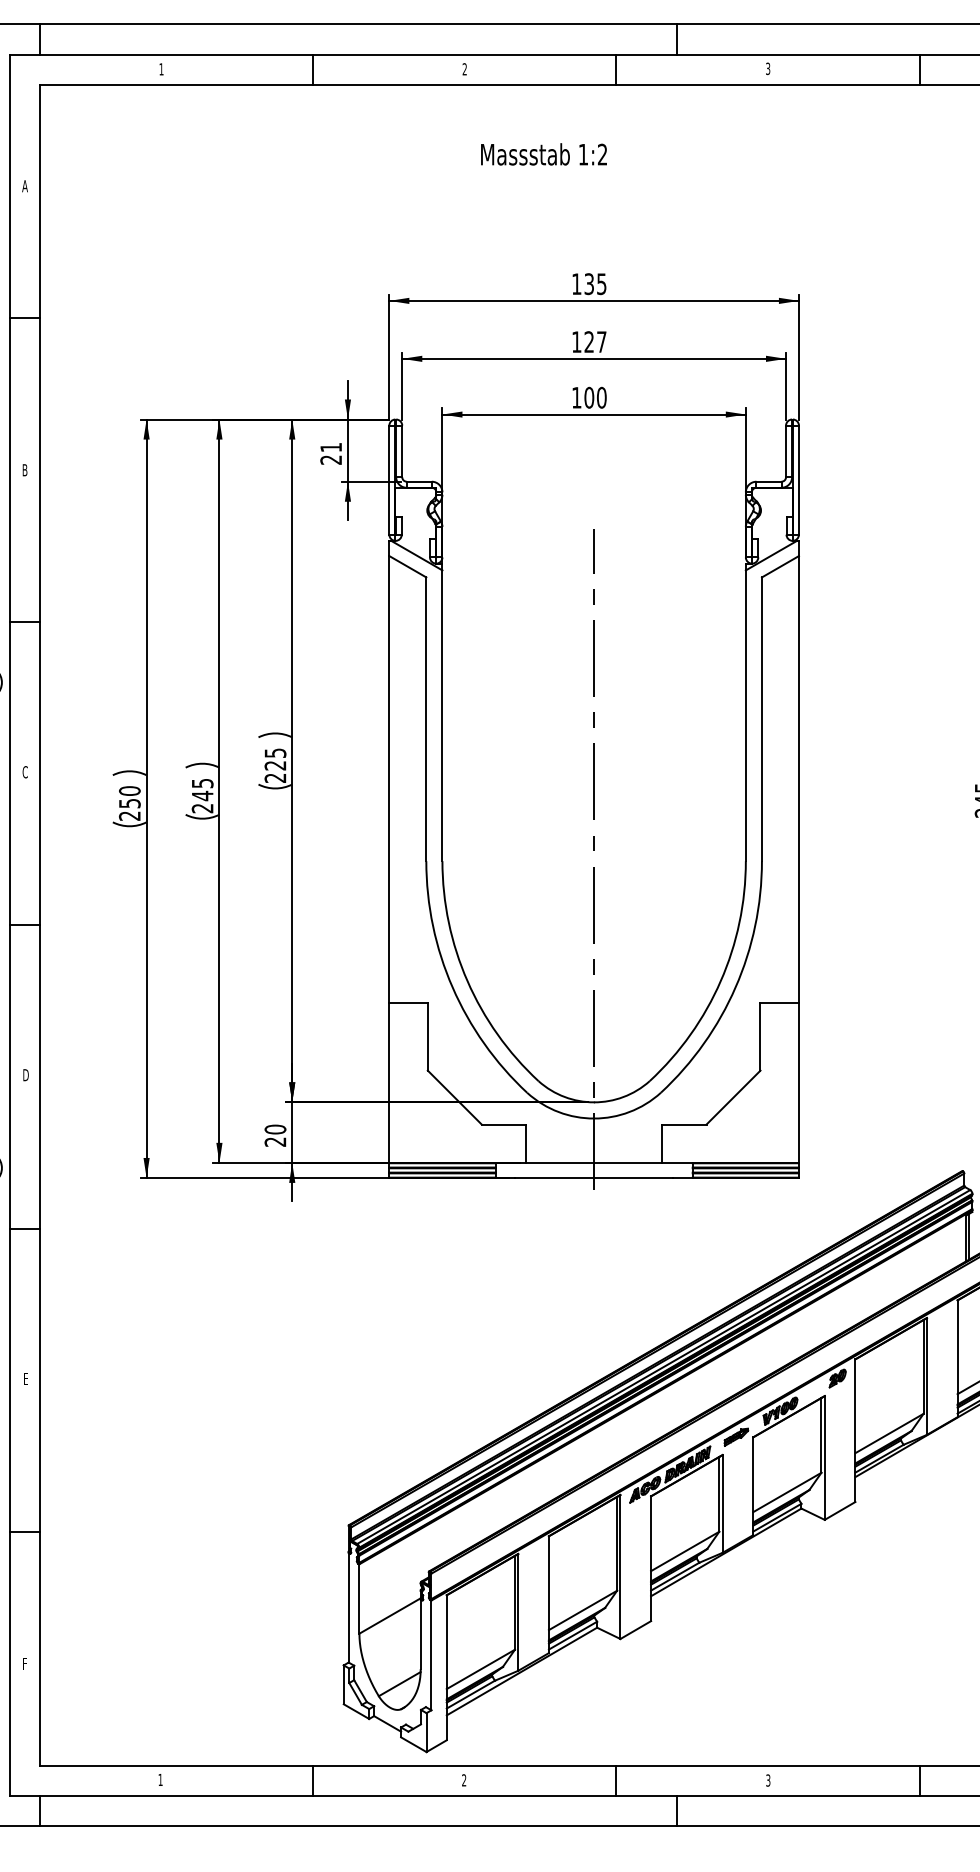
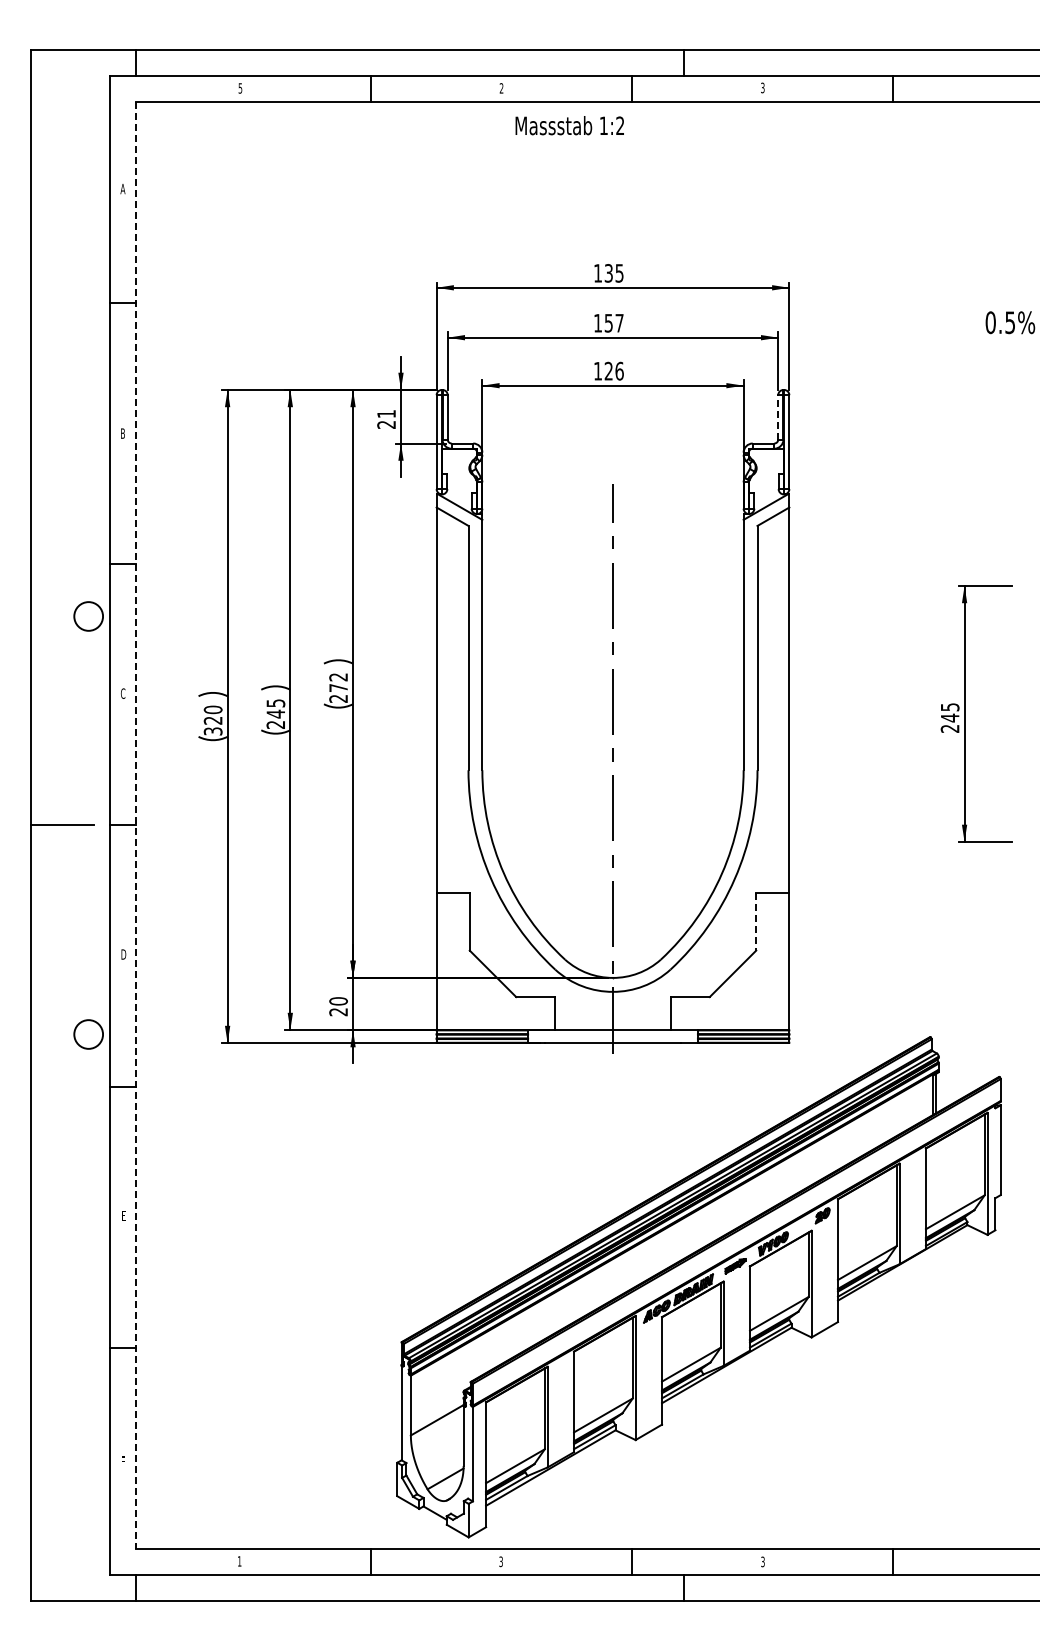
text: (161, 69) -> (240, 88), 1 -> 5
text: (543, 154) -> (569, 125), moved
text: (588, 341) -> (608, 322), 127 -> 157
text: (594, 396) -> (613, 370), 100 -> 126
line: (786, 450) -> (778, 416), solid -> dashed
text: (275, 759) -> (338, 682), 225 -> 272
text: (129, 809) -> (212, 725), 250 -> 320
line: (39, 925) -> (135, 825), solid -> dashed
line: (760, 1037) -> (756, 922), solid -> dashed
text: (463, 1781) -> (500, 1562), 2 -> 3

